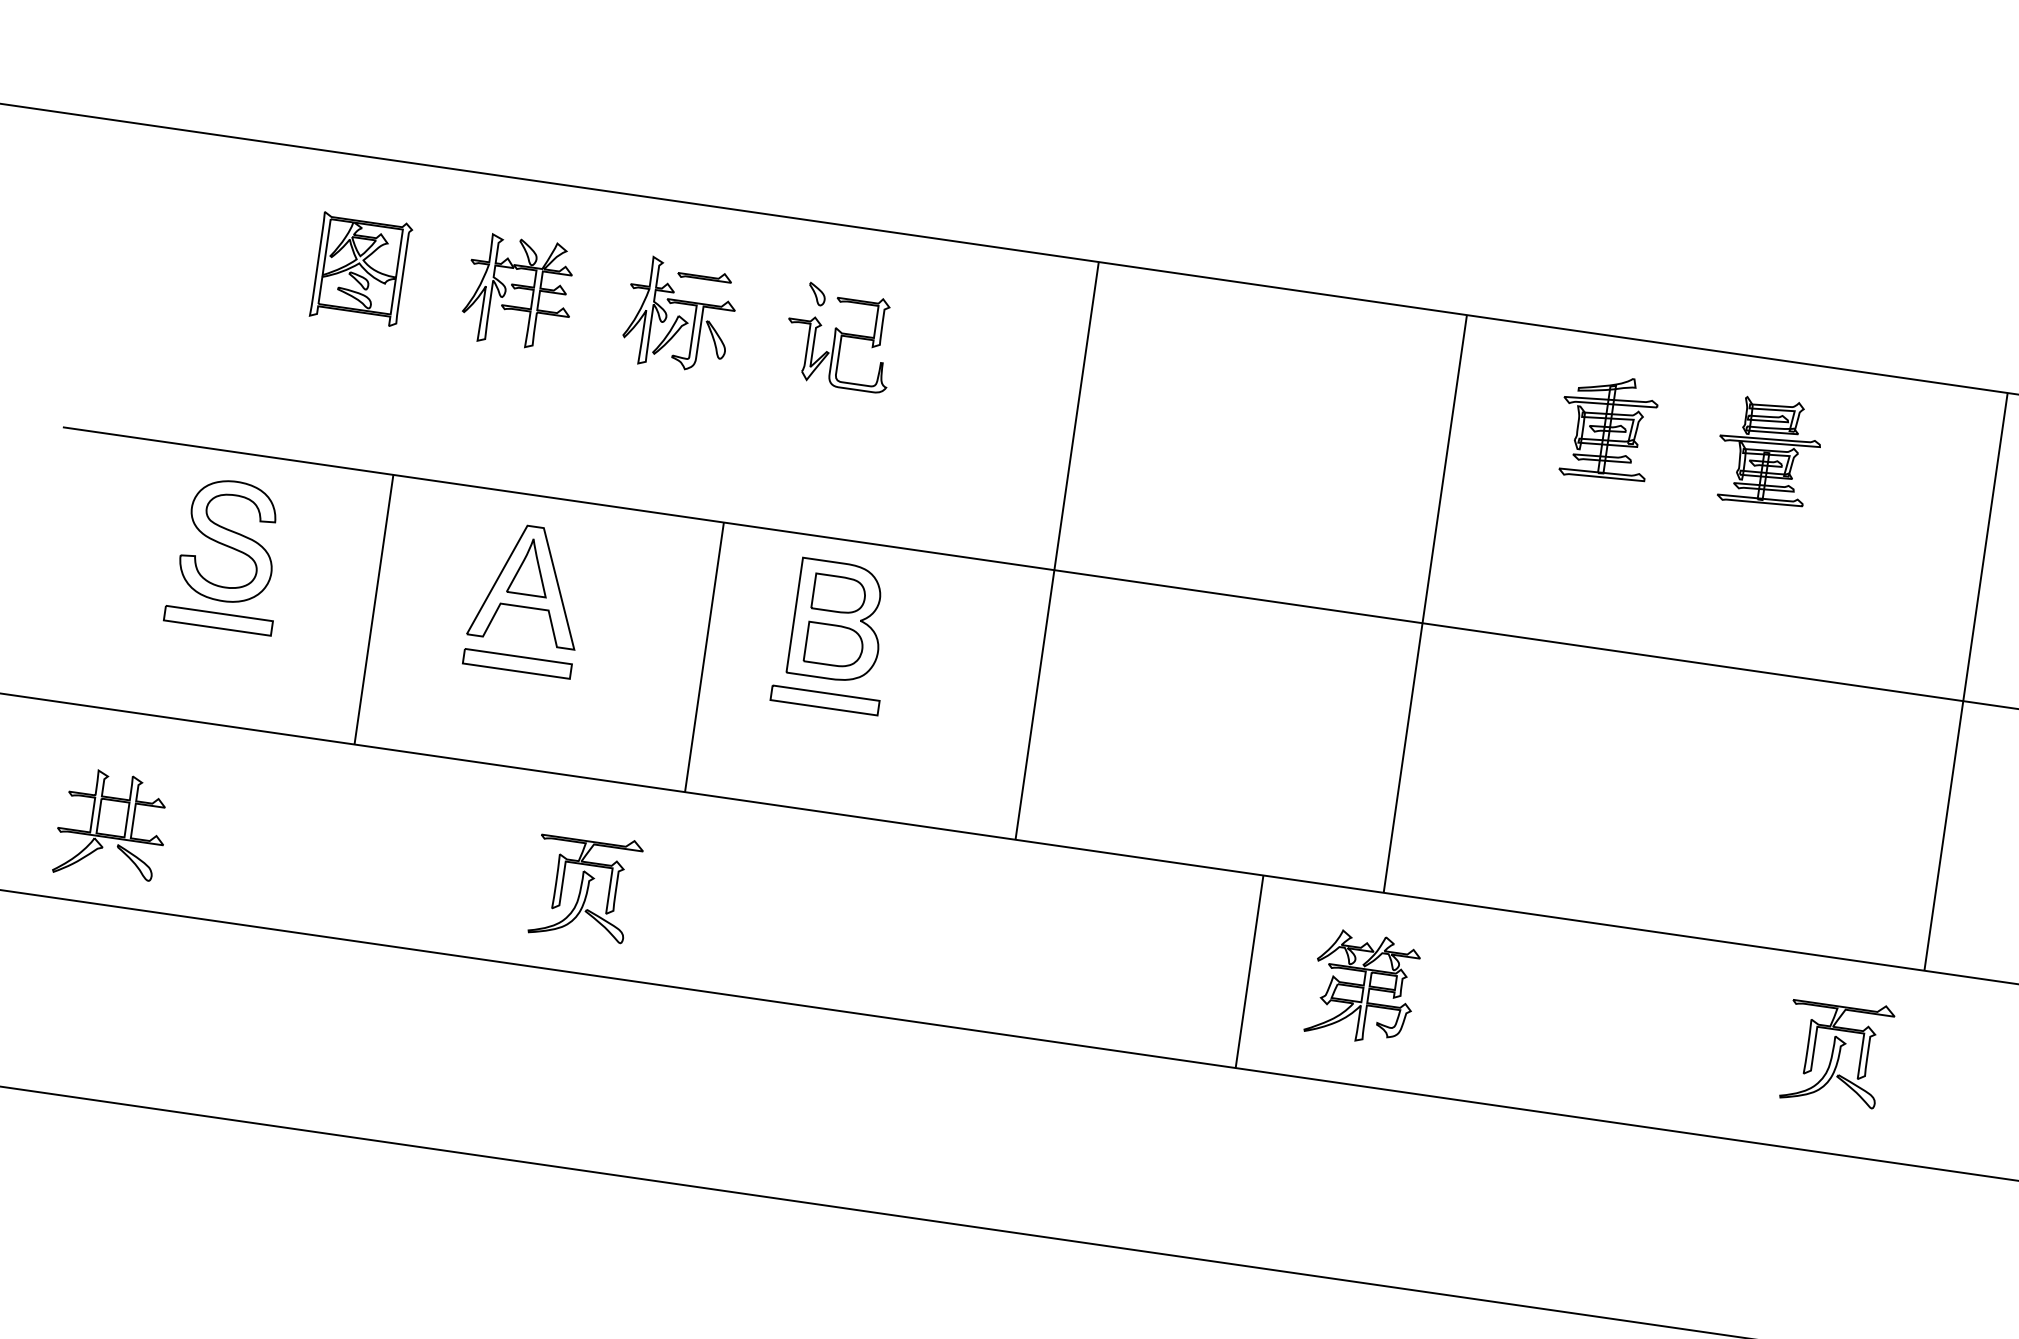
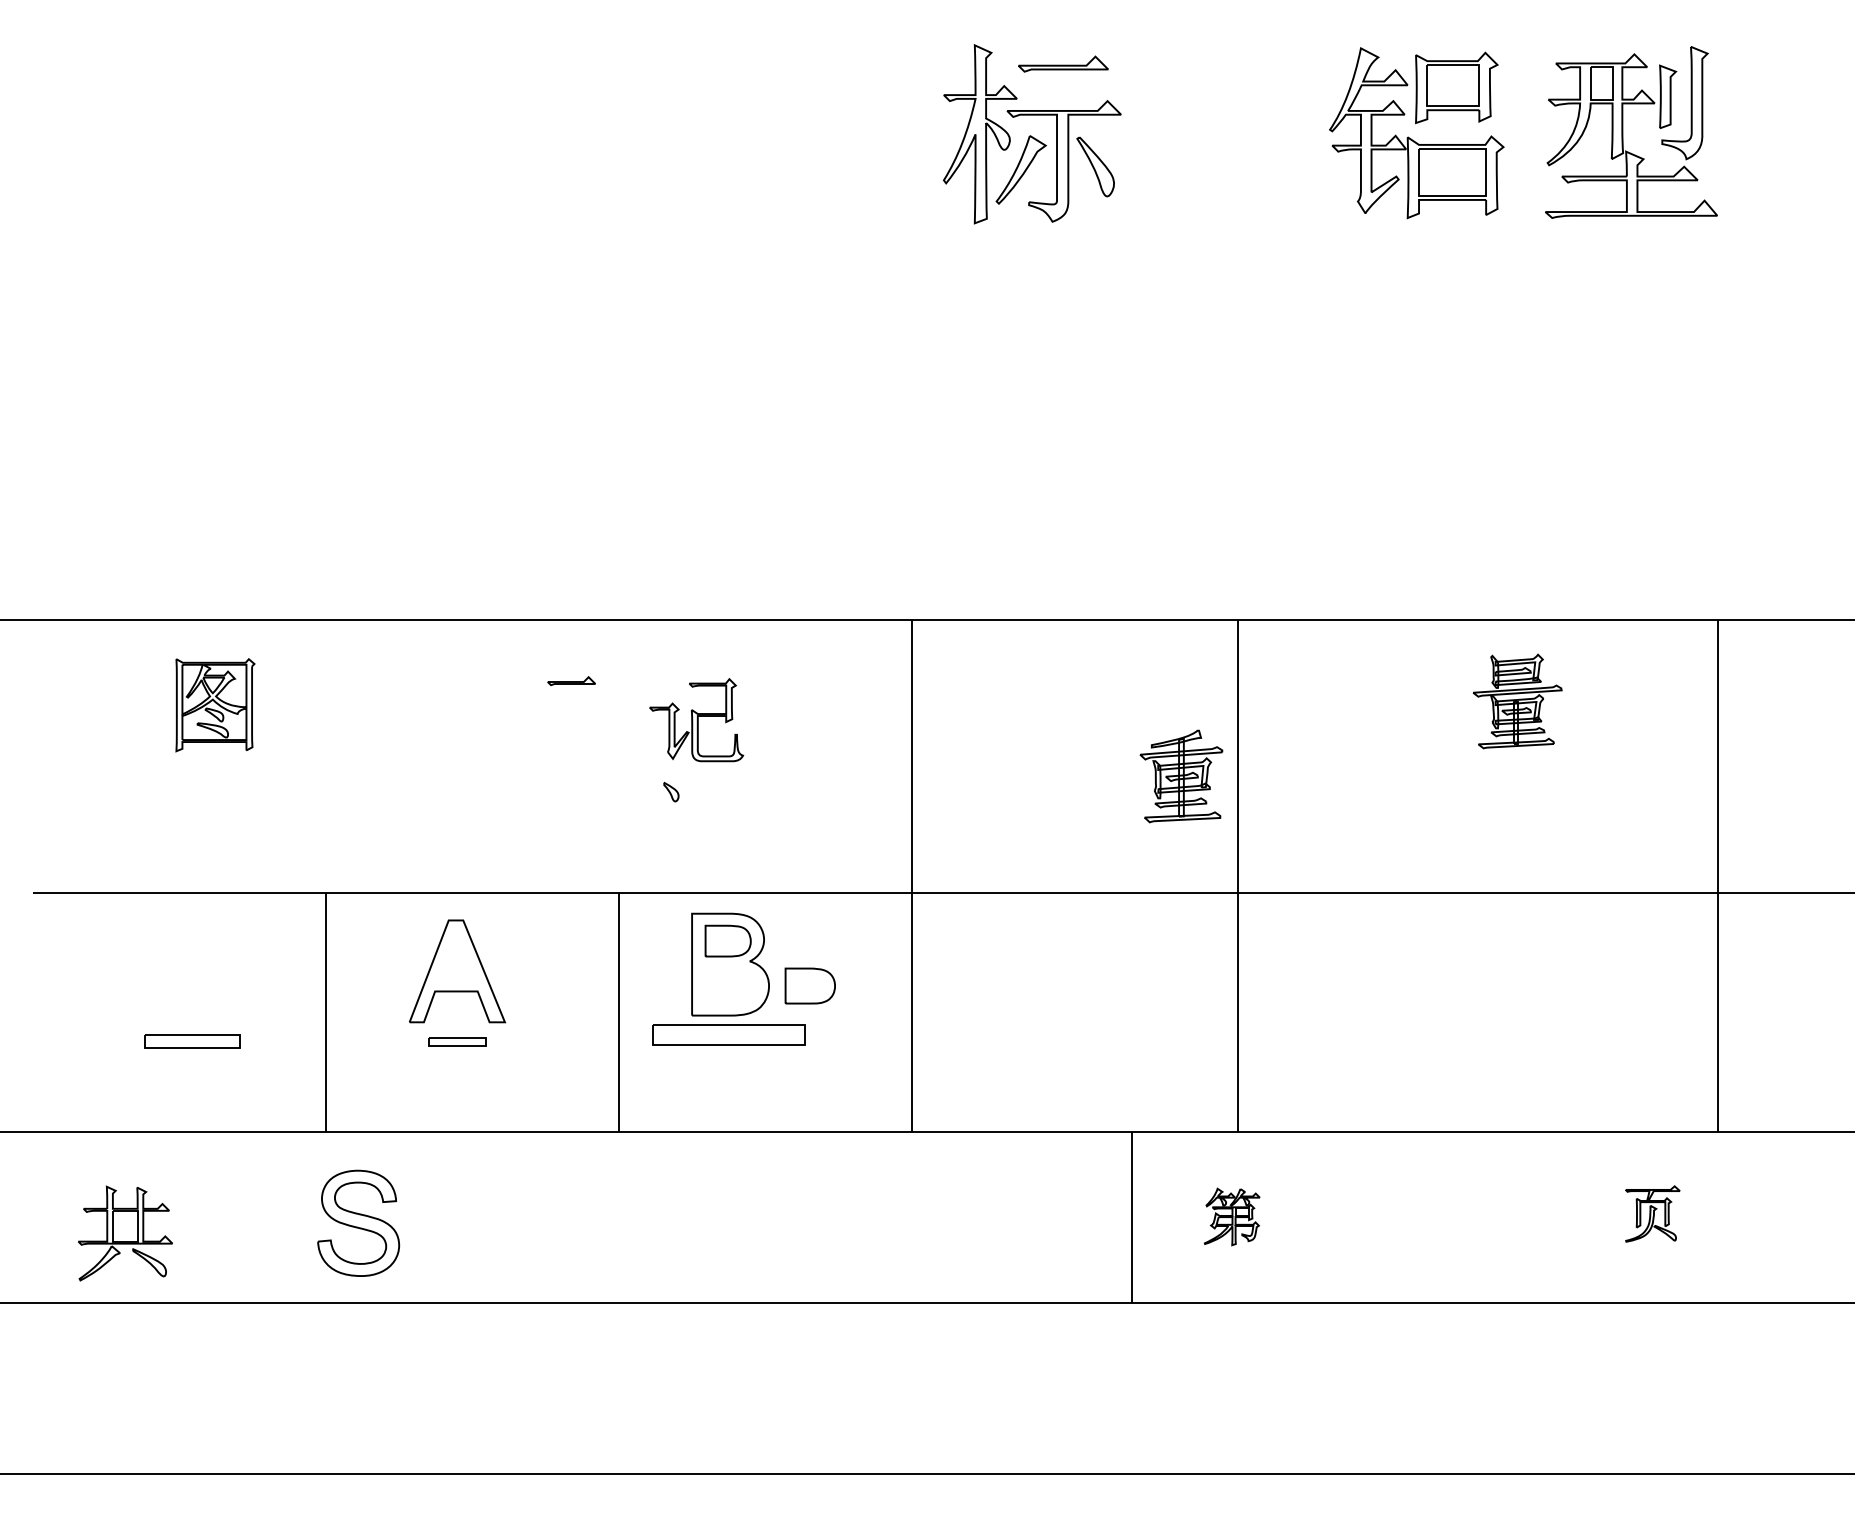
part: (361, 270) -> (215, 705), moved
part: (518, 291) -> (411, 718), removed
part: (817, 293) -> (671, 791), moved
part: (679, 315) -> (554, 718), removed
part: (1607, 428) -> (1181, 776), moved
part: (229, 540) -> (358, 1222), moved
part: (530, 567) -> (456, 956), removed
part: (833, 644) -> (809, 985), moved
part: (517, 663) -> (457, 1041), size x0.6
part: (825, 699) -> (729, 1034), size x1.6
part: (585, 887) -> (544, 1227), removed
part: (1362, 986) -> (1231, 1216), size x0.6
part: (1837, 1051) -> (1652, 1213), size x0.6

